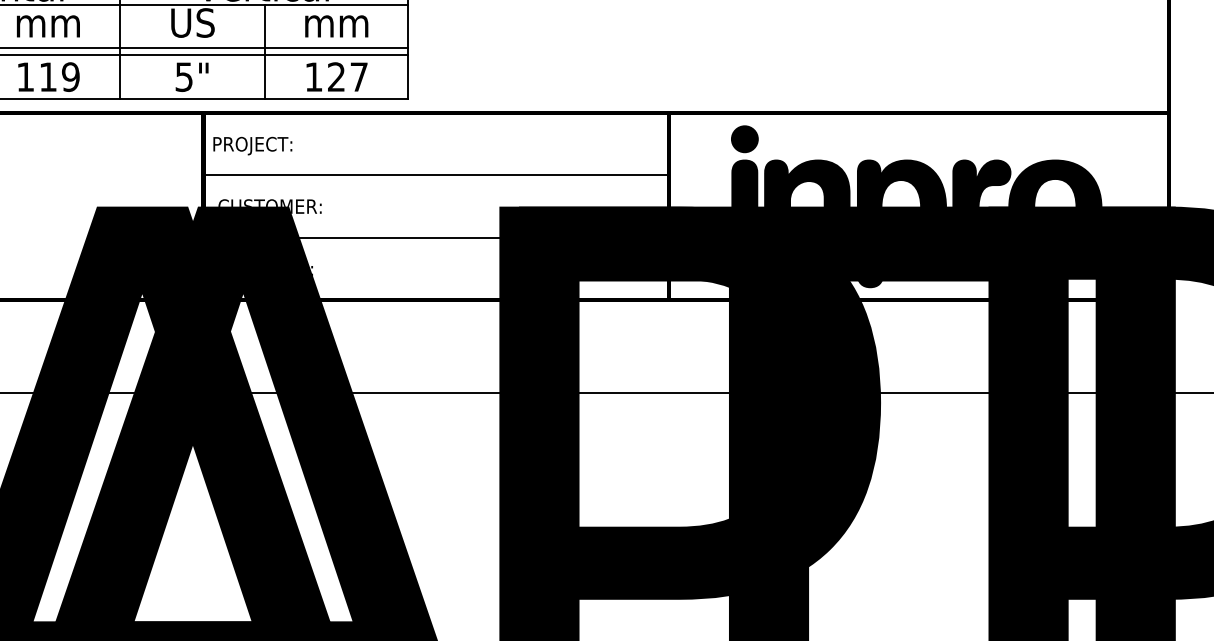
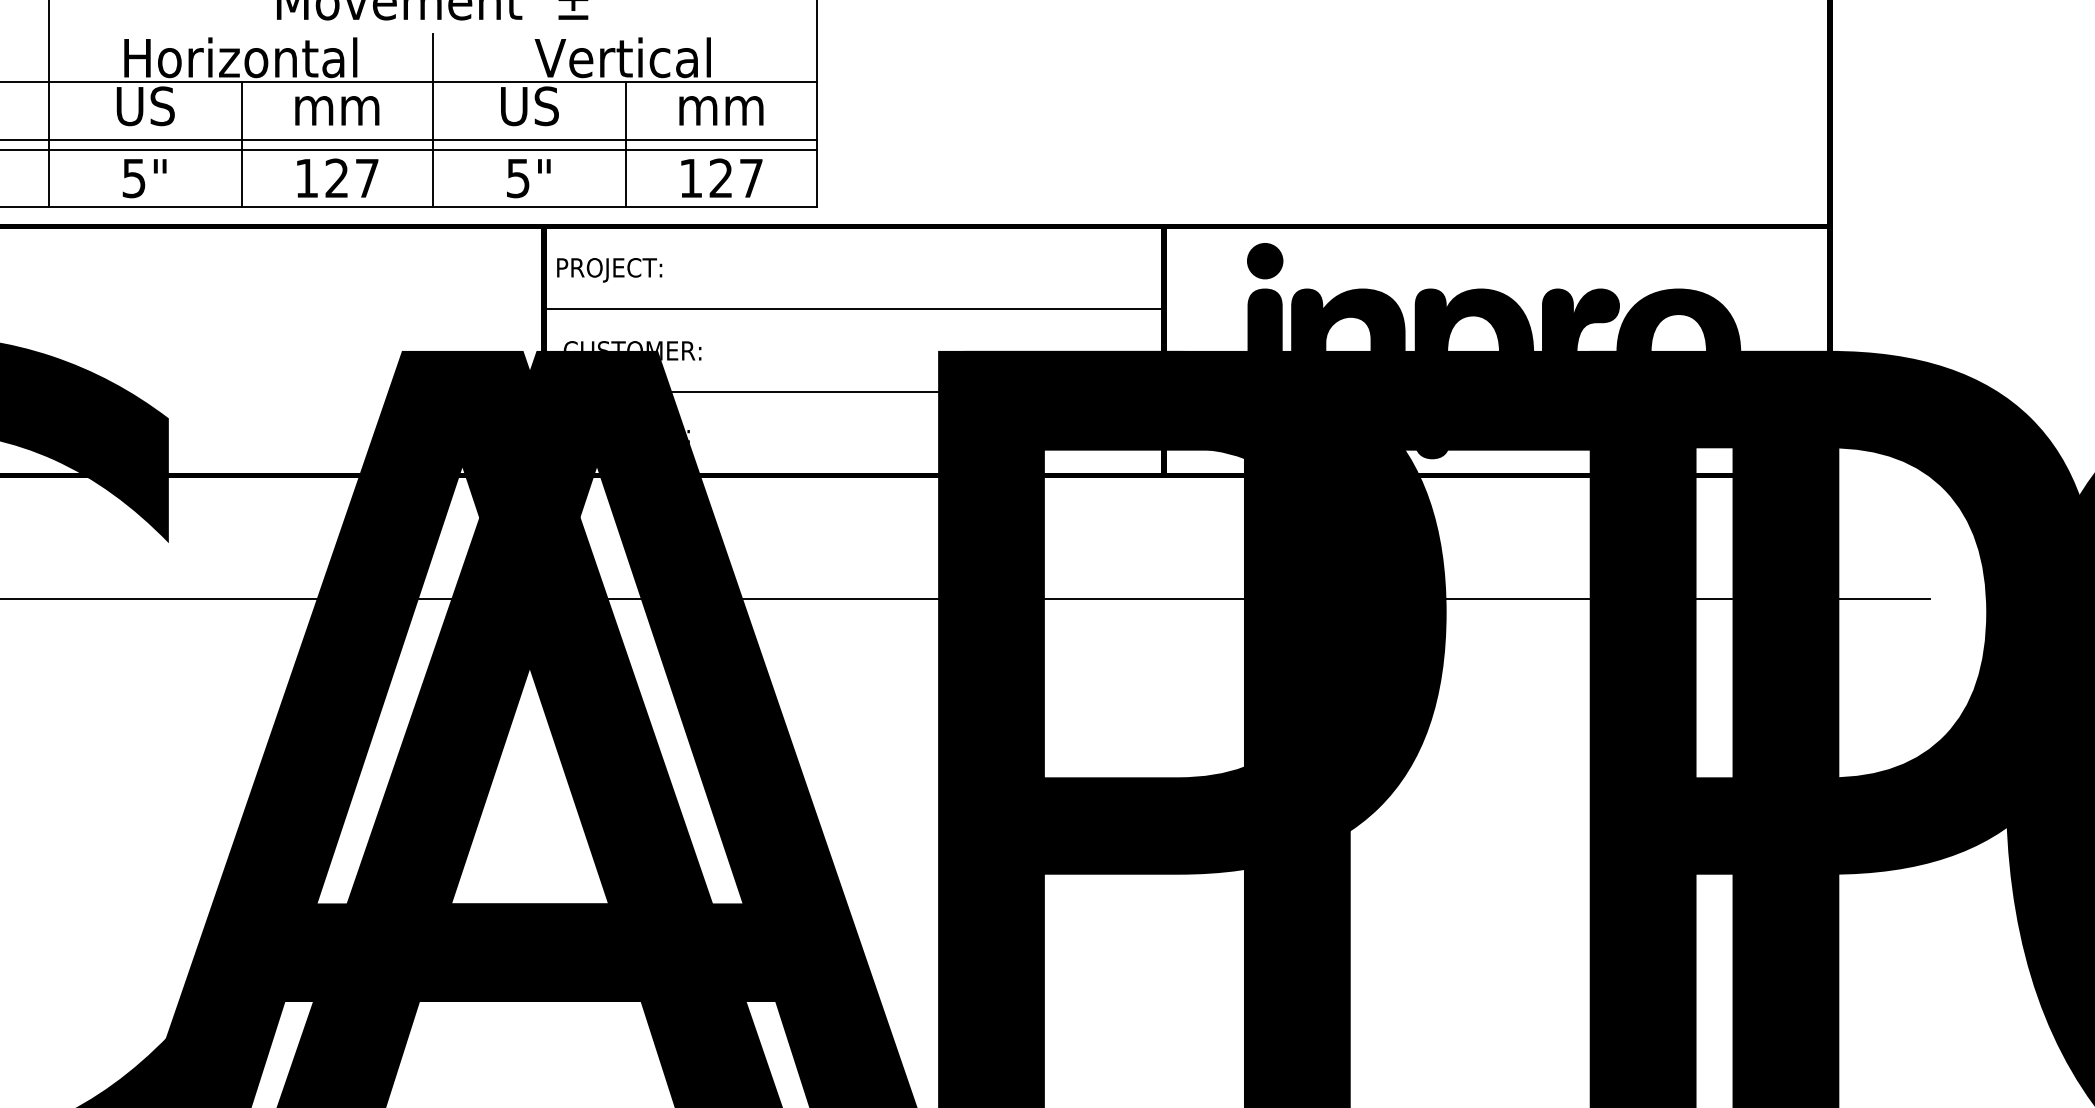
text: (59, 77) -> (352, 178), 119 -> 127

